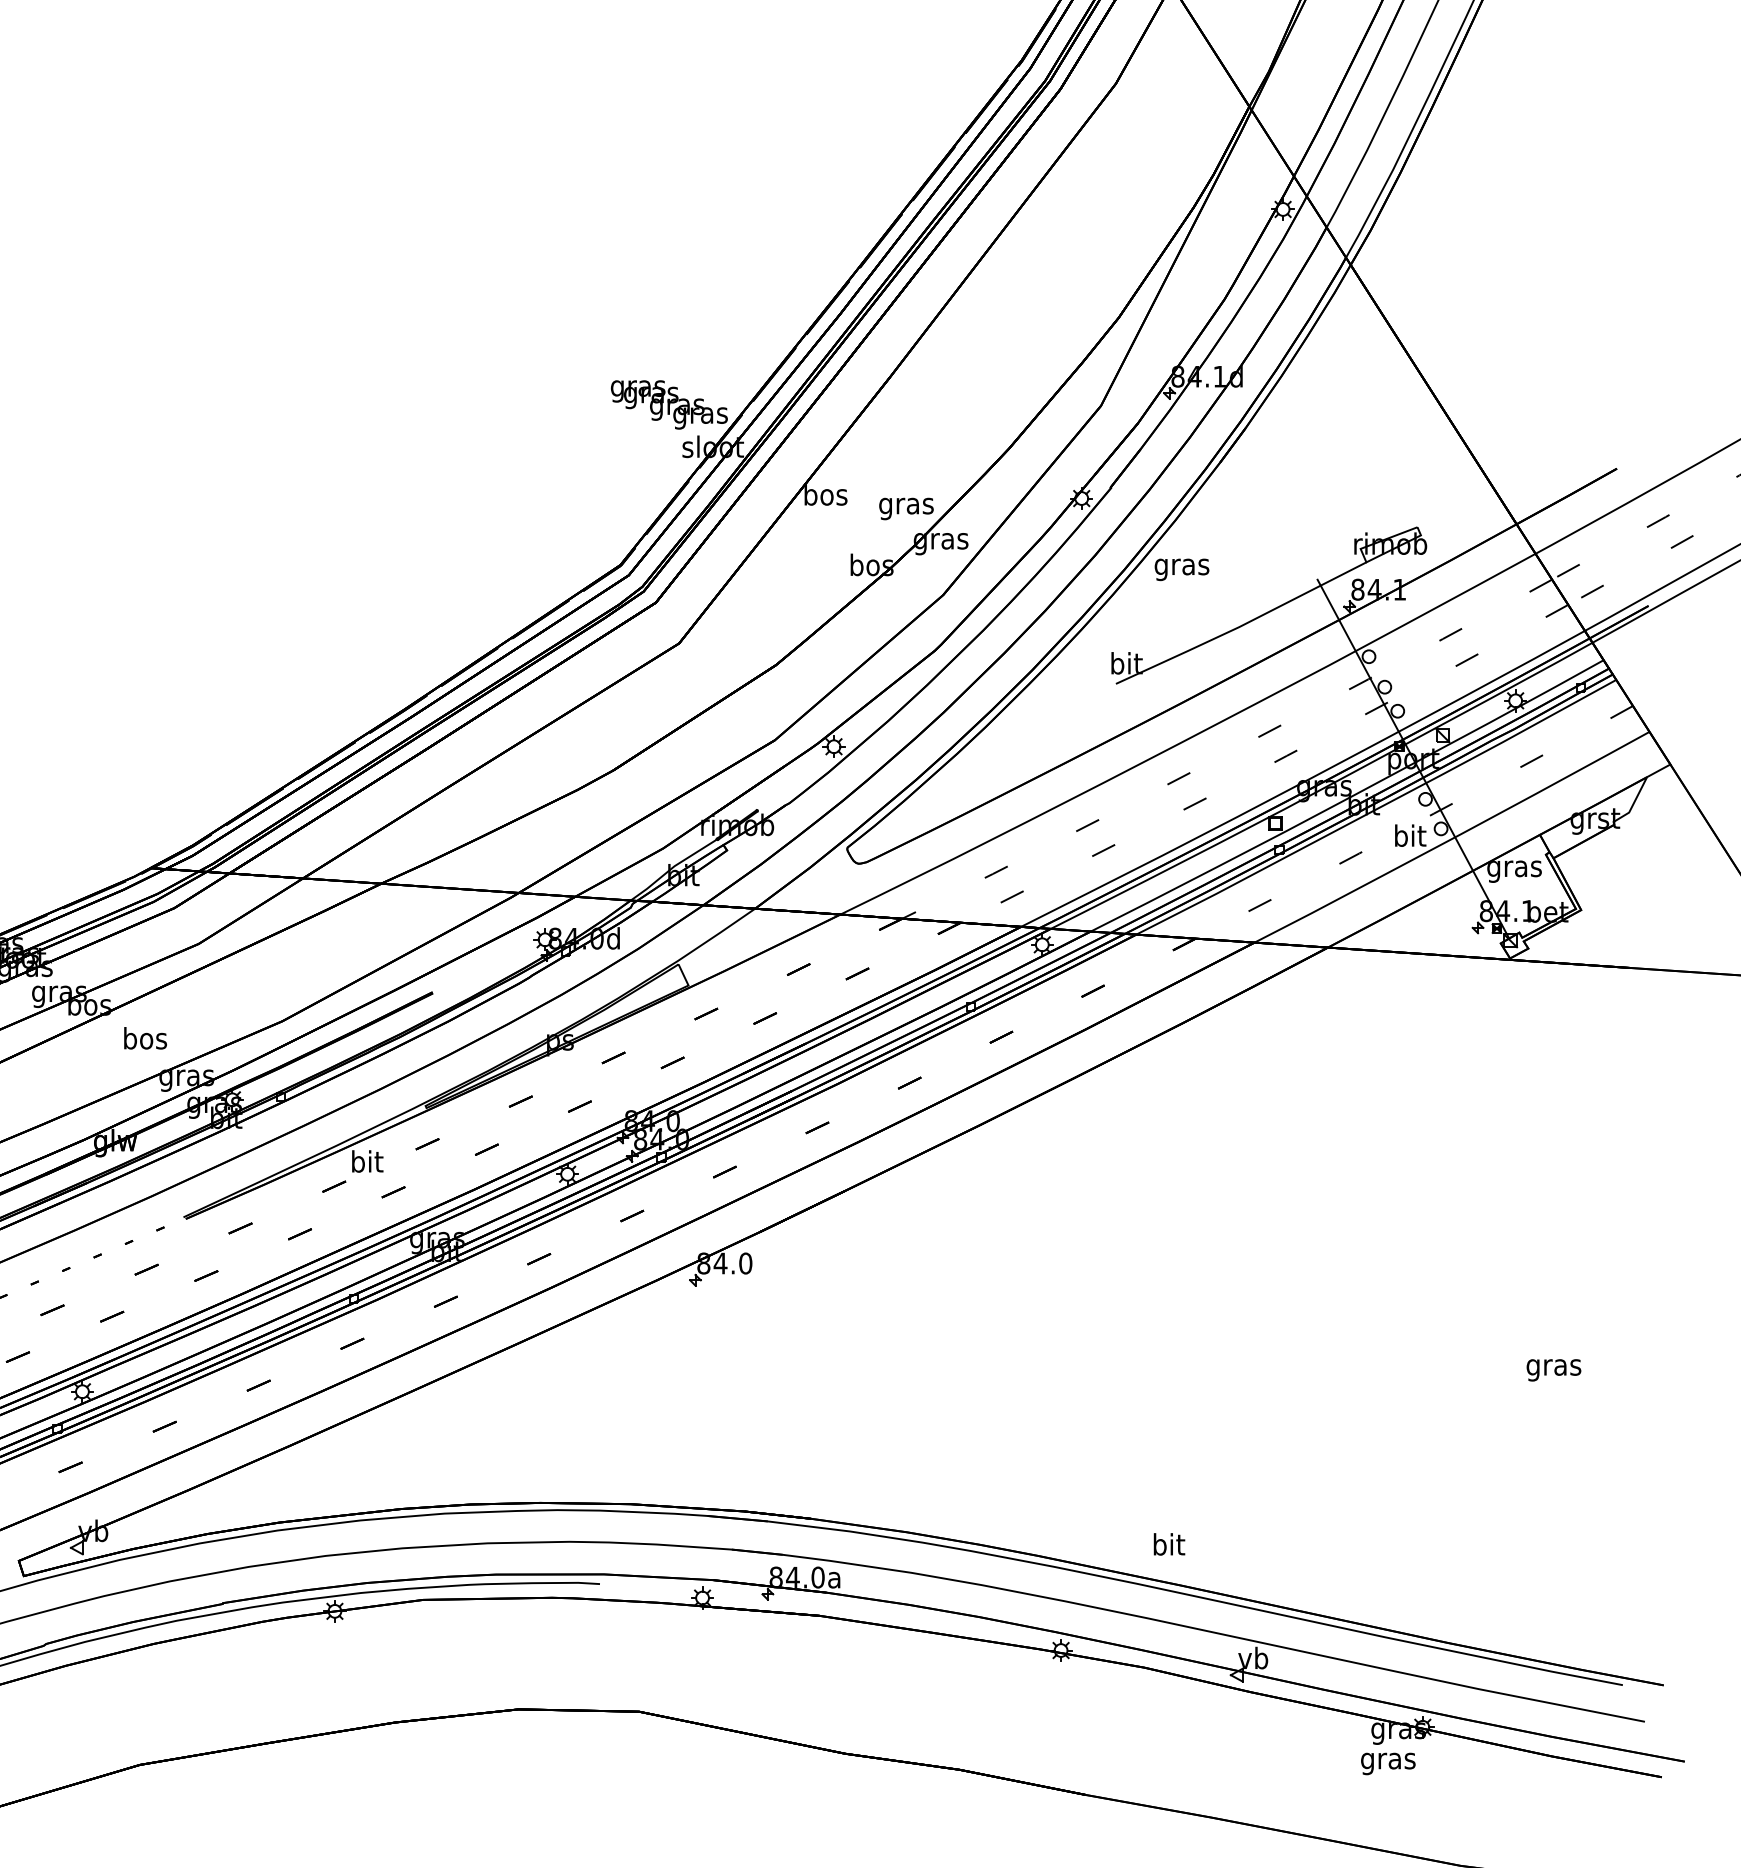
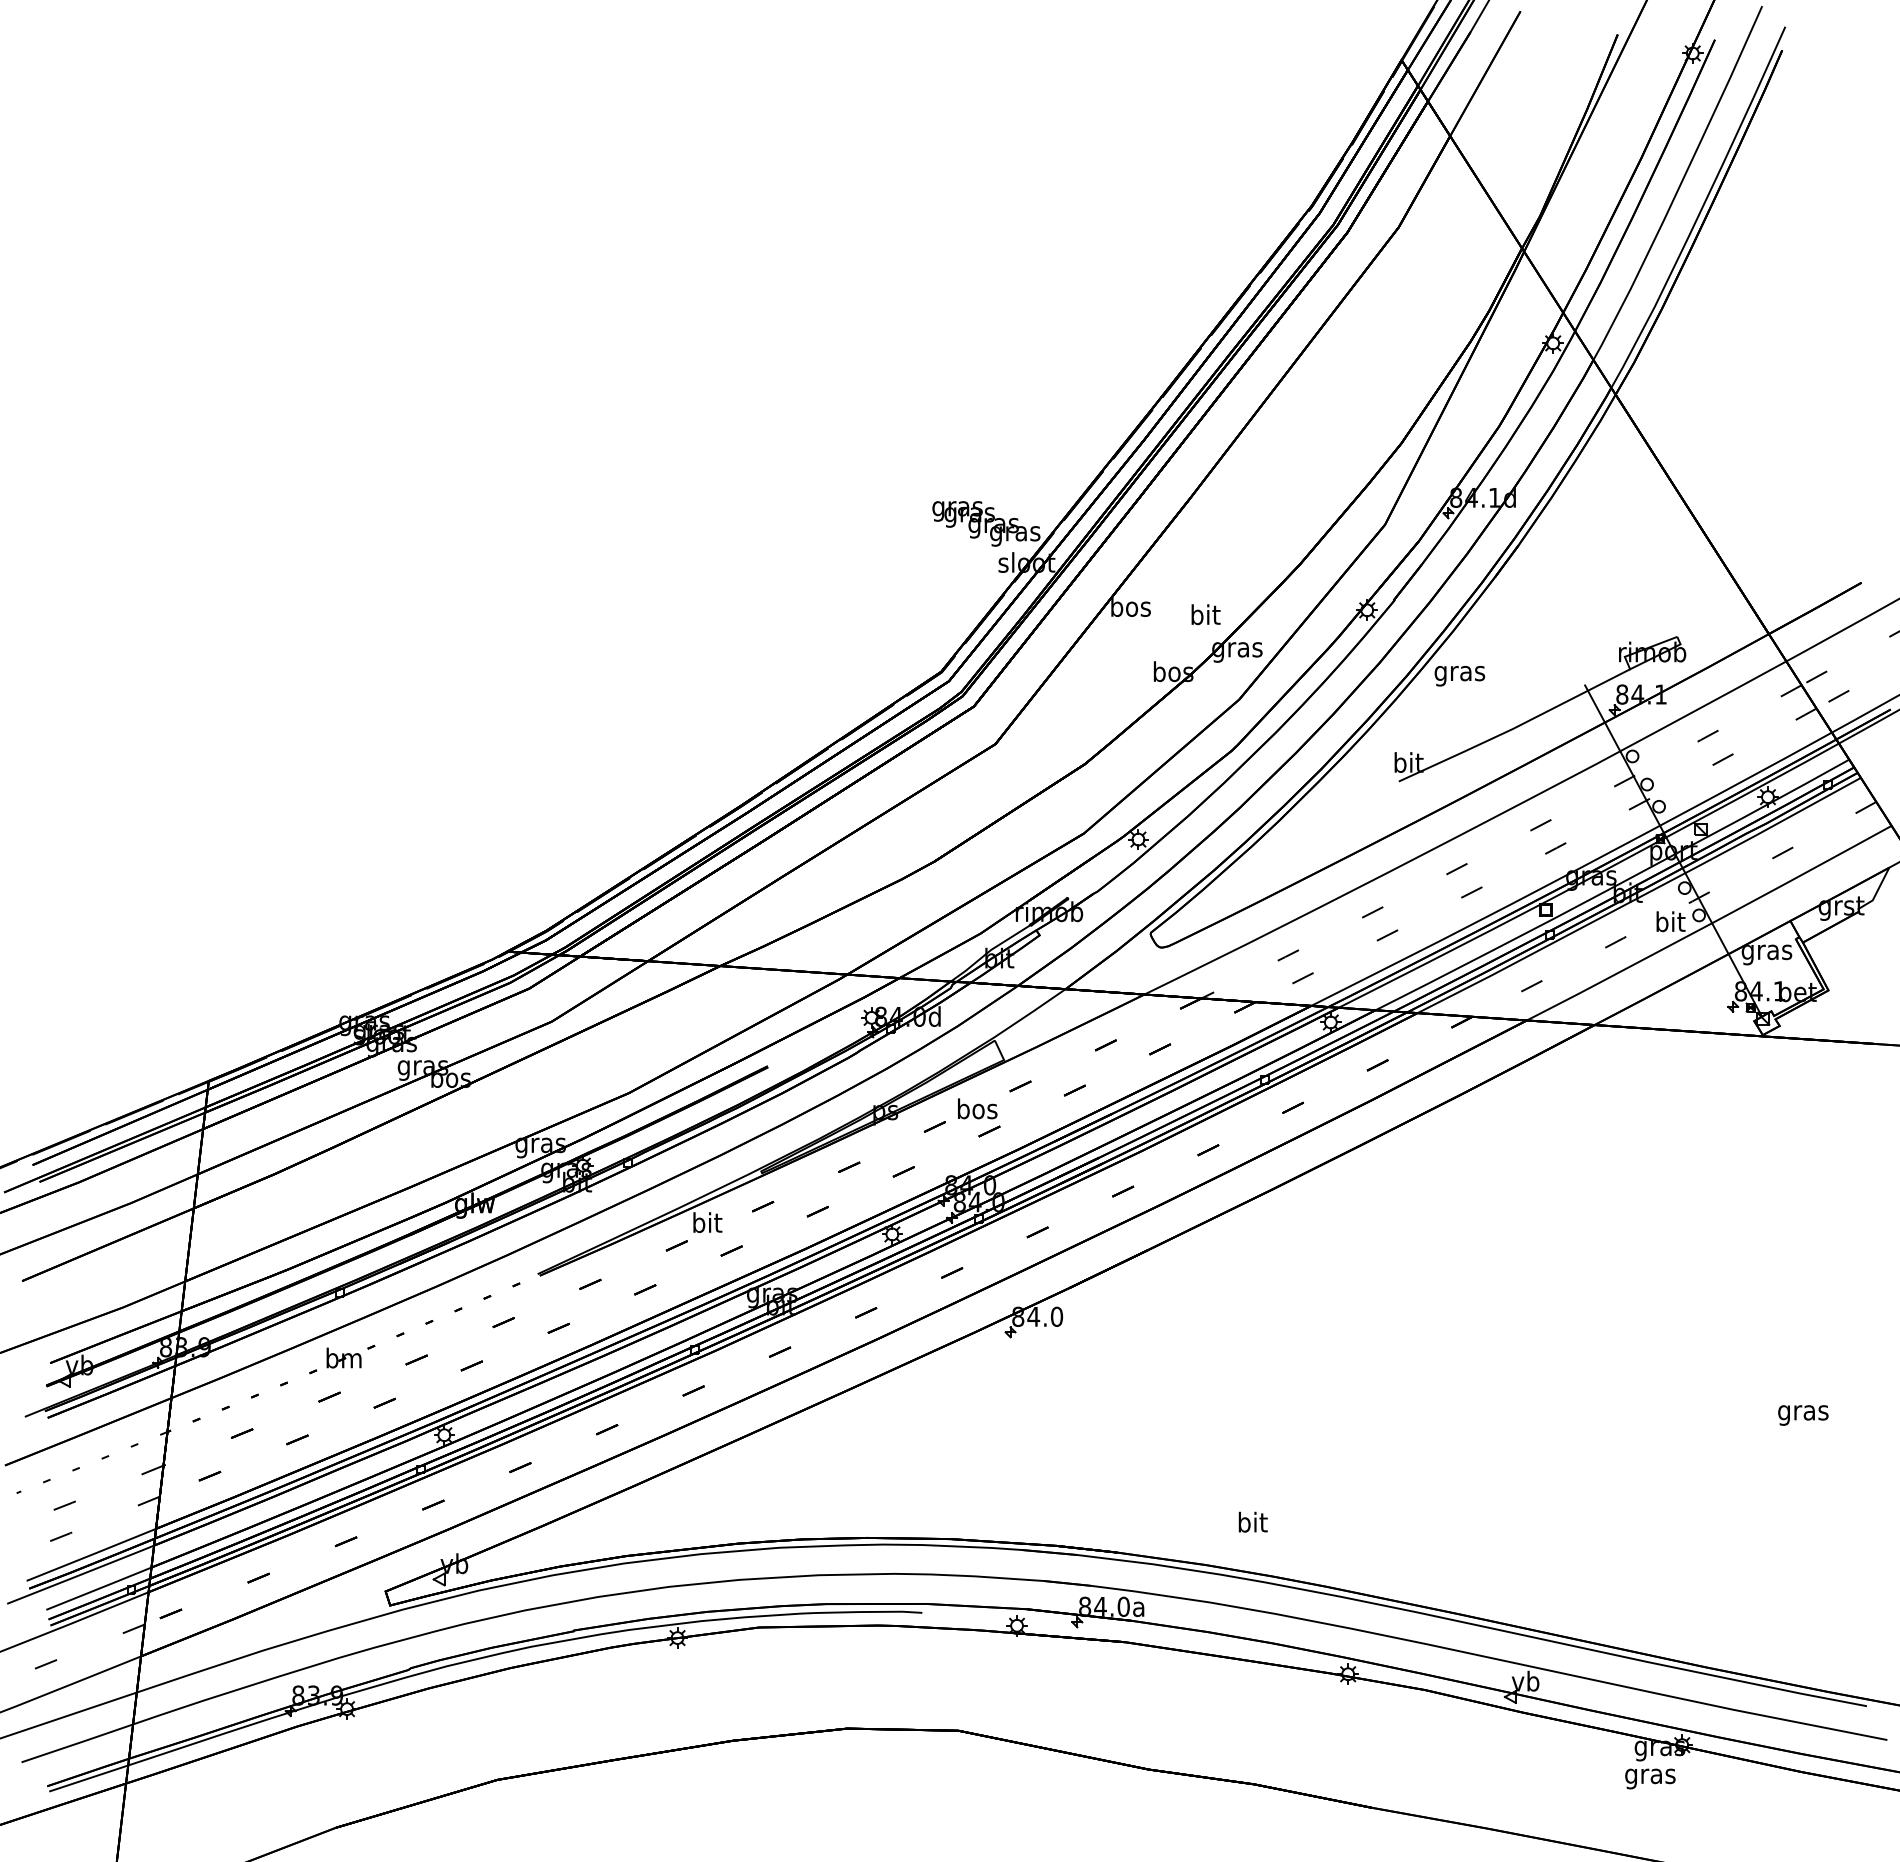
text: (906, 506) -> (1205, 617), gras -> bit
text: (145, 1037) -> (977, 1108), moved
text: (1168, 1543) -> (1252, 1521), moved

